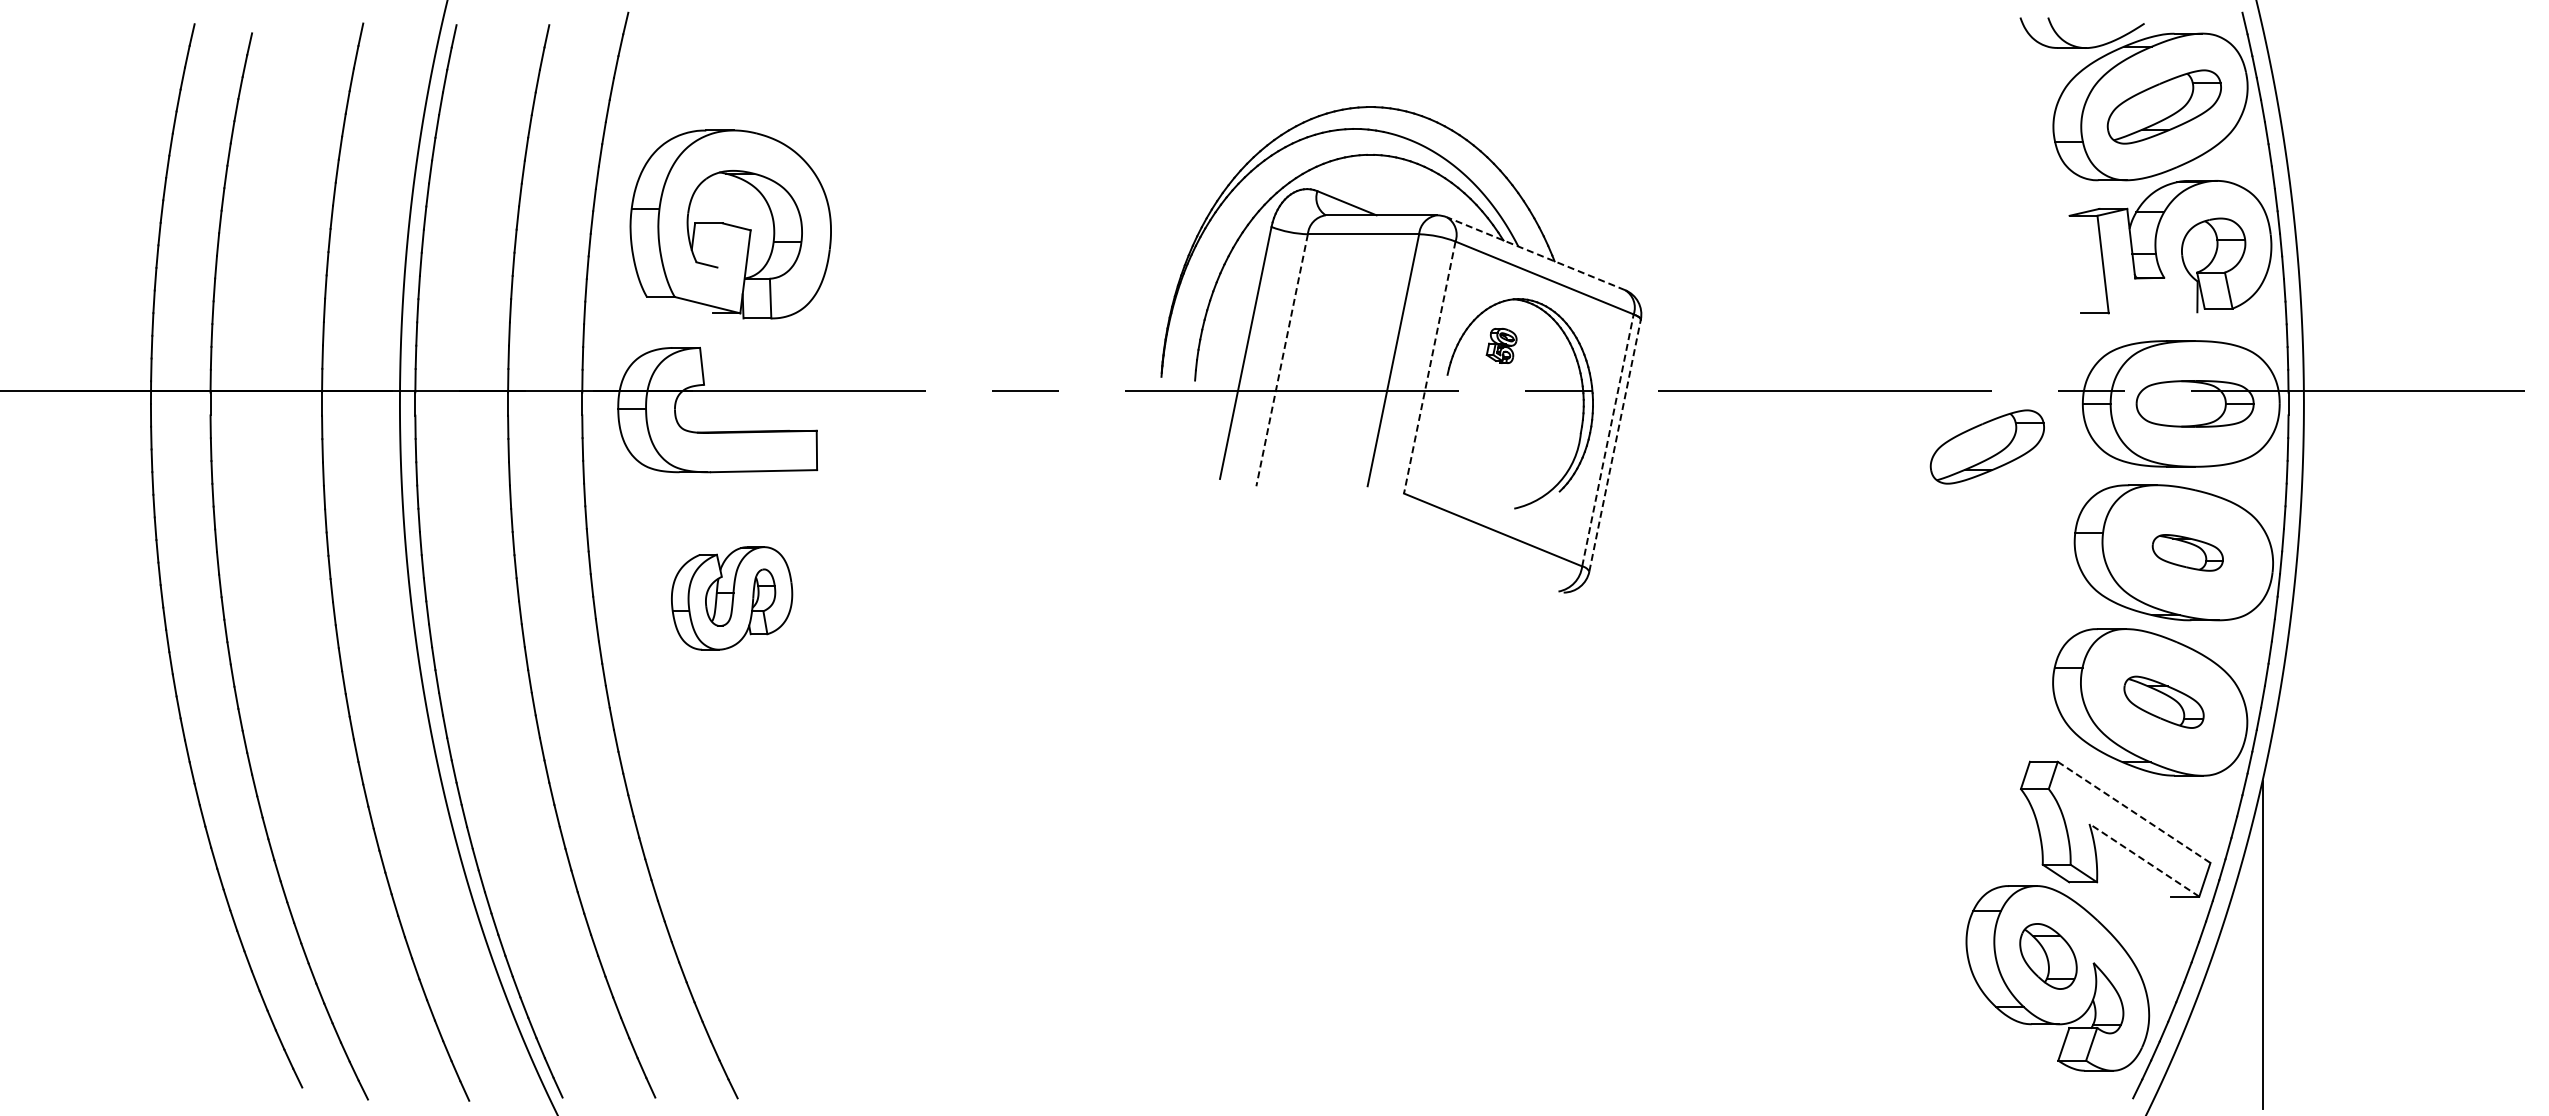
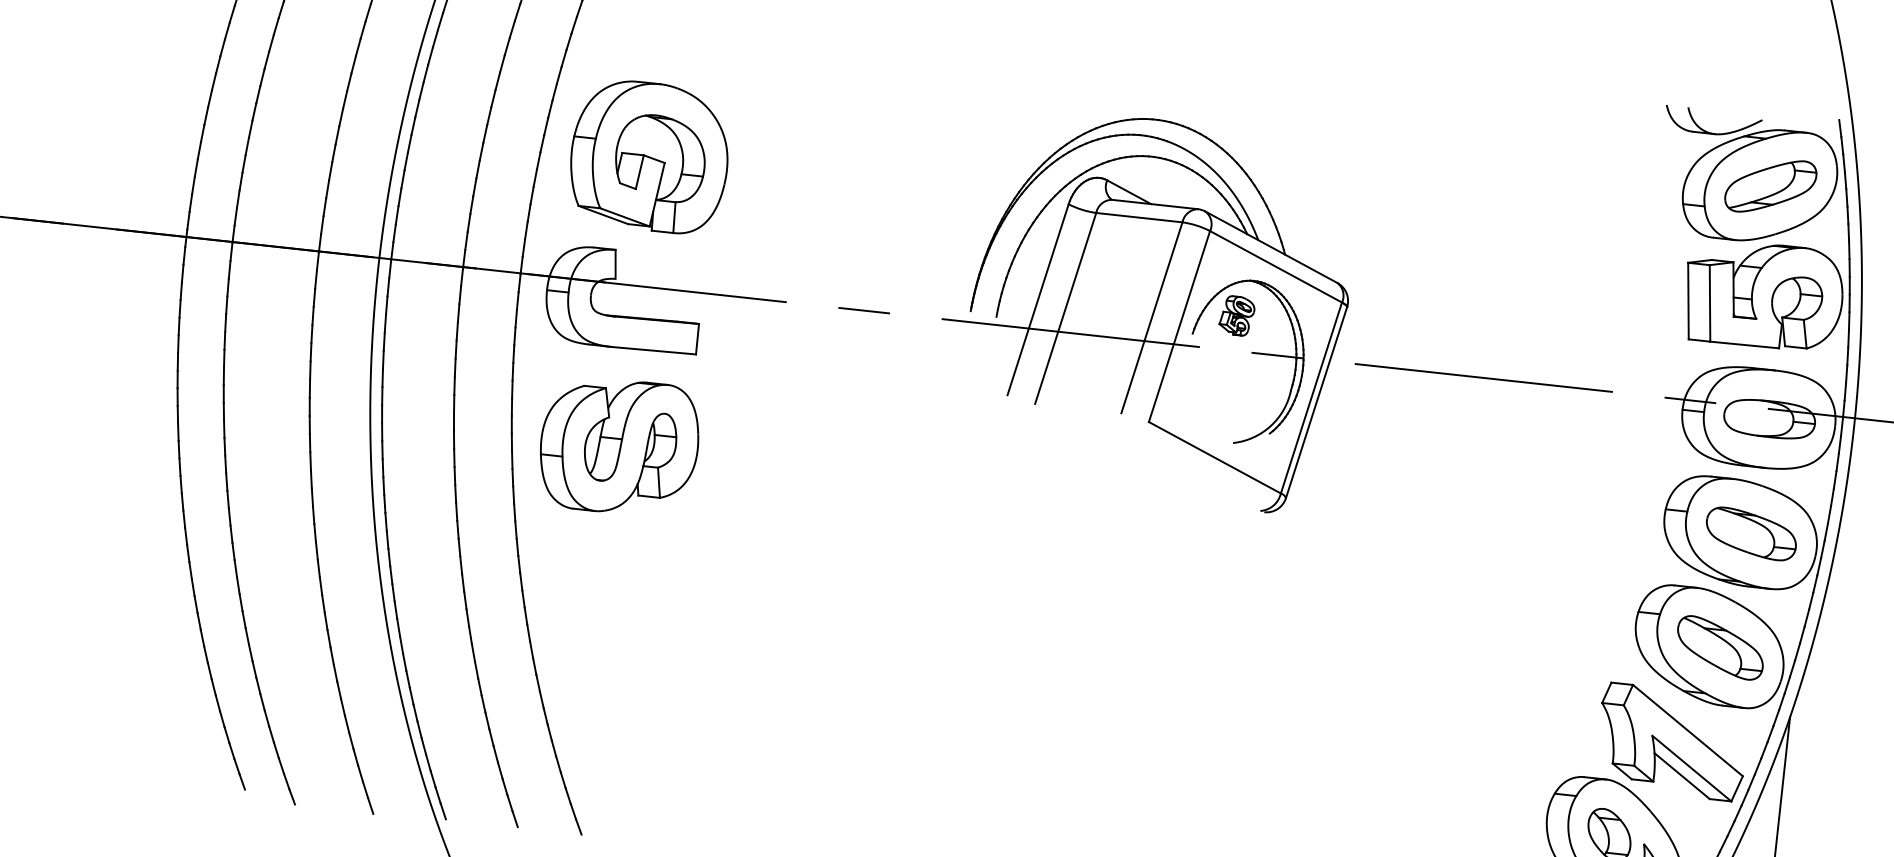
line: (719, 245) -> (639, 172), added
line: (1535, 253) -> (1271, 247), dashed -> solid
line: (2074, 264) -> (1687, 300), added
line: (679, 304) -> (603, 214), added
line: (2152, 312) -> (1744, 344), added
part: (1501, 345) -> (1236, 315), size x1.43
line: (1282, 360) -> (1065, 308), dashed -> solid
line: (1429, 367) -> (1179, 326), dashed -> solid
line: (1607, 440) -> (1311, 398), dashed -> solid
line: (1615, 445) -> (1316, 402), dashed -> solid
part: (1986, 446) -> (1604, 434), removed
part: (2187, 552) -> (1751, 533), size x1.67
part: (731, 598) -> (618, 446), size x1.67
part: (2163, 701) -> (1720, 647), size x1.43
line: (2134, 812) -> (1688, 730), dashed -> solid
line: (2144, 860) -> (1691, 768), dashed -> solid
line: (2132, 870) -> (1681, 775), added

